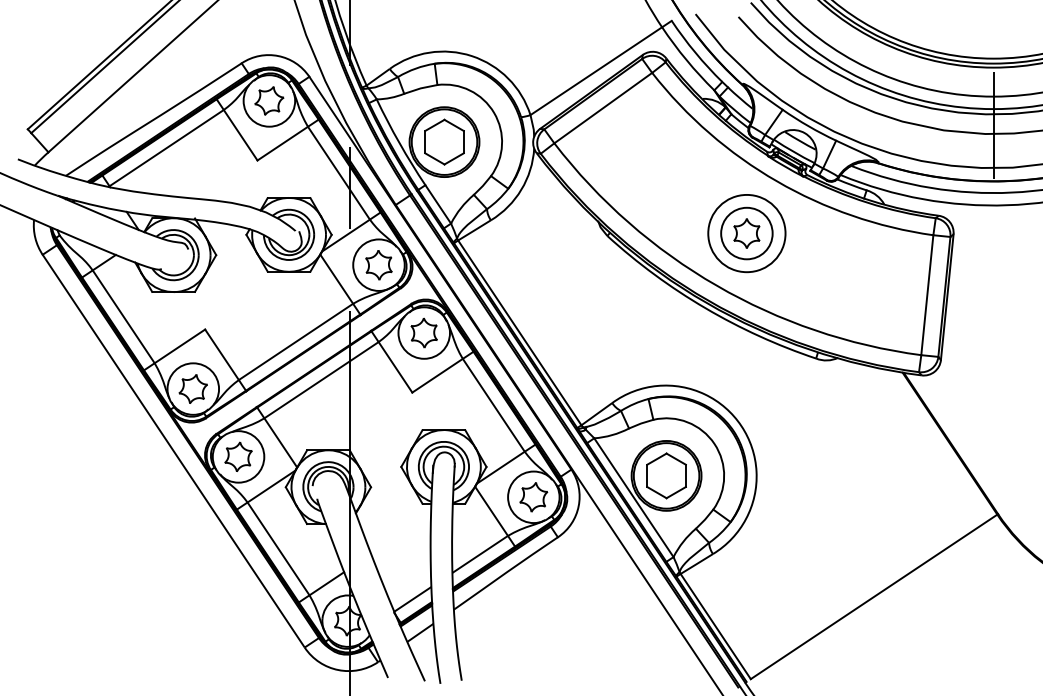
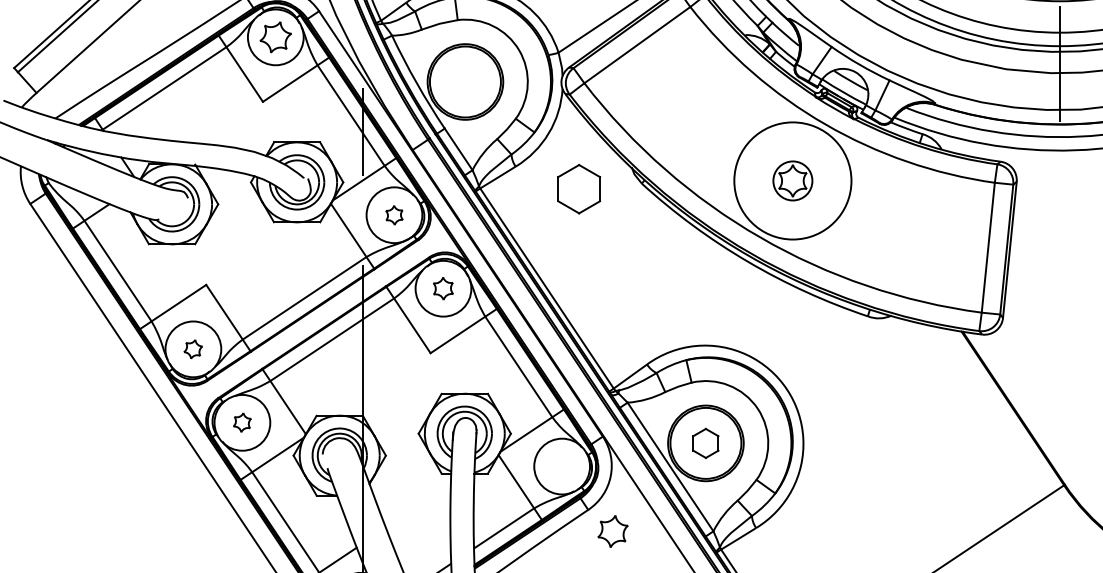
part: (444, 141) -> (579, 188), moved
circle: (746, 233) -> (792, 180), size x0.7
circle: (746, 233) -> (792, 180), size x1.4
part: (378, 265) -> (393, 215), size x0.6
part: (423, 332) -> (442, 288), size x0.7
part: (192, 388) -> (192, 348), size x0.6
part: (238, 456) -> (242, 422), size x0.6
part: (666, 475) -> (705, 442), size x0.6
part: (533, 497) -> (612, 531), moved

